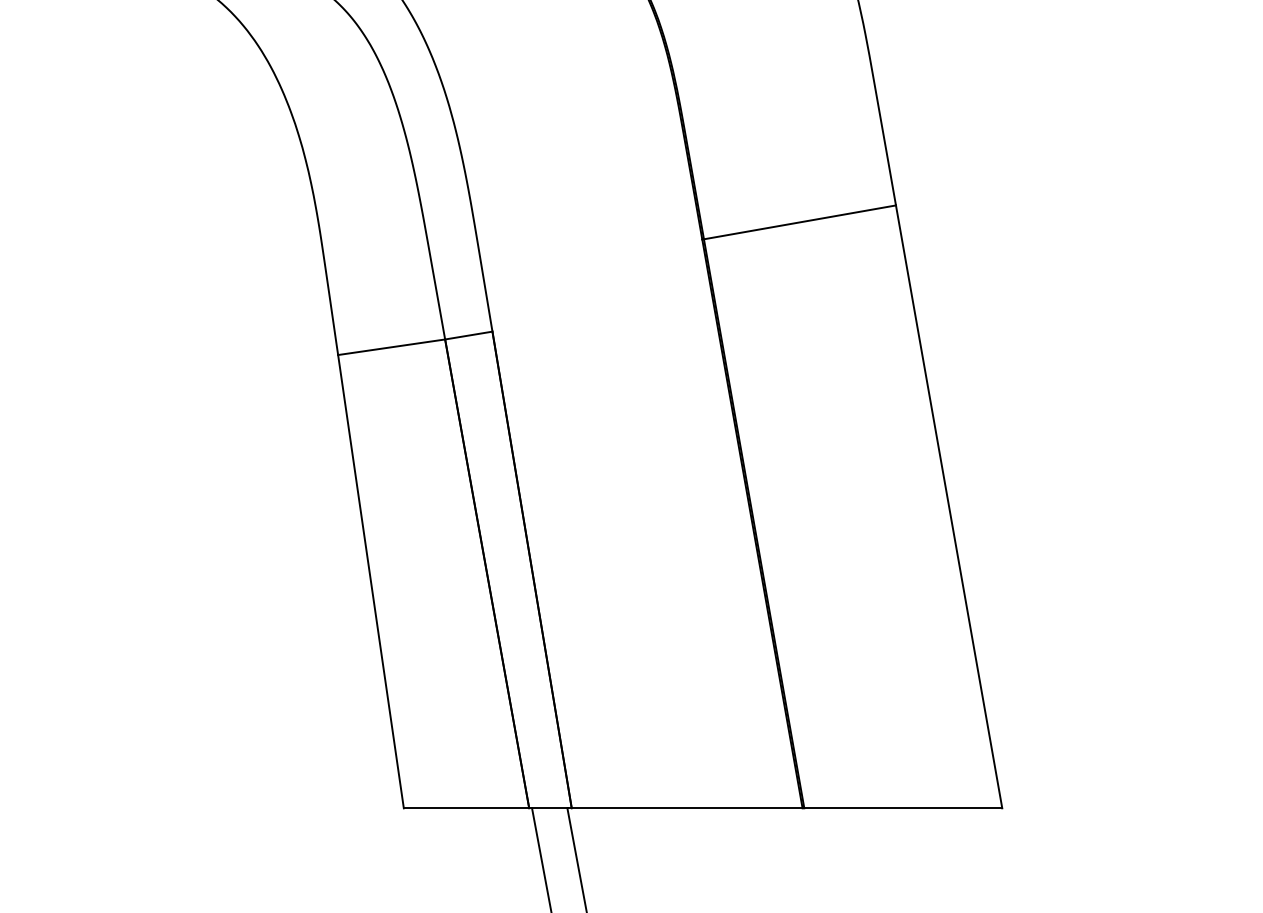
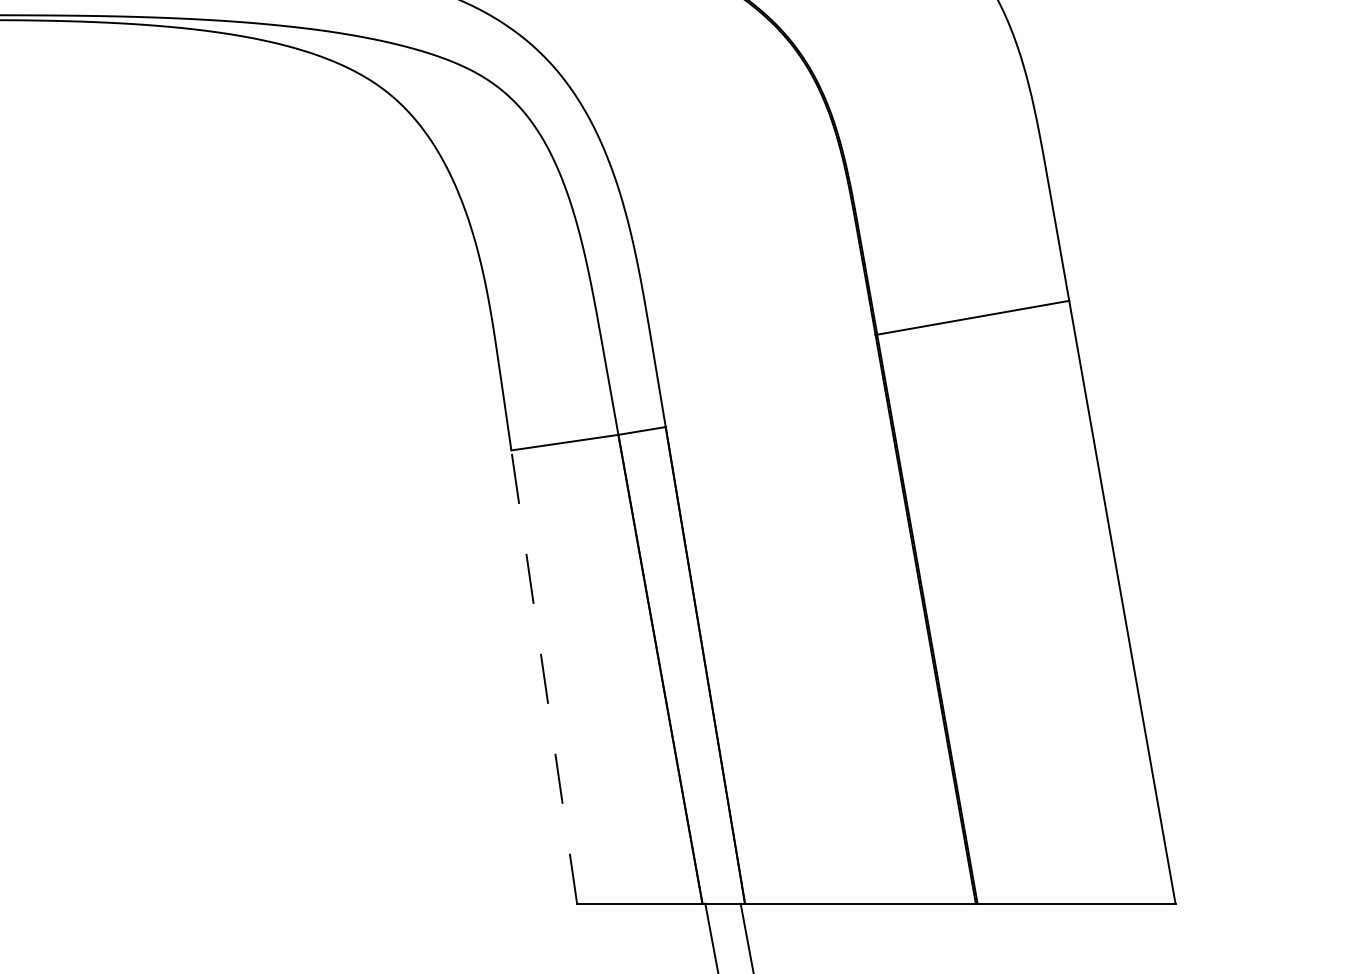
line: (371, 581) -> (544, 676), solid -> dashed

